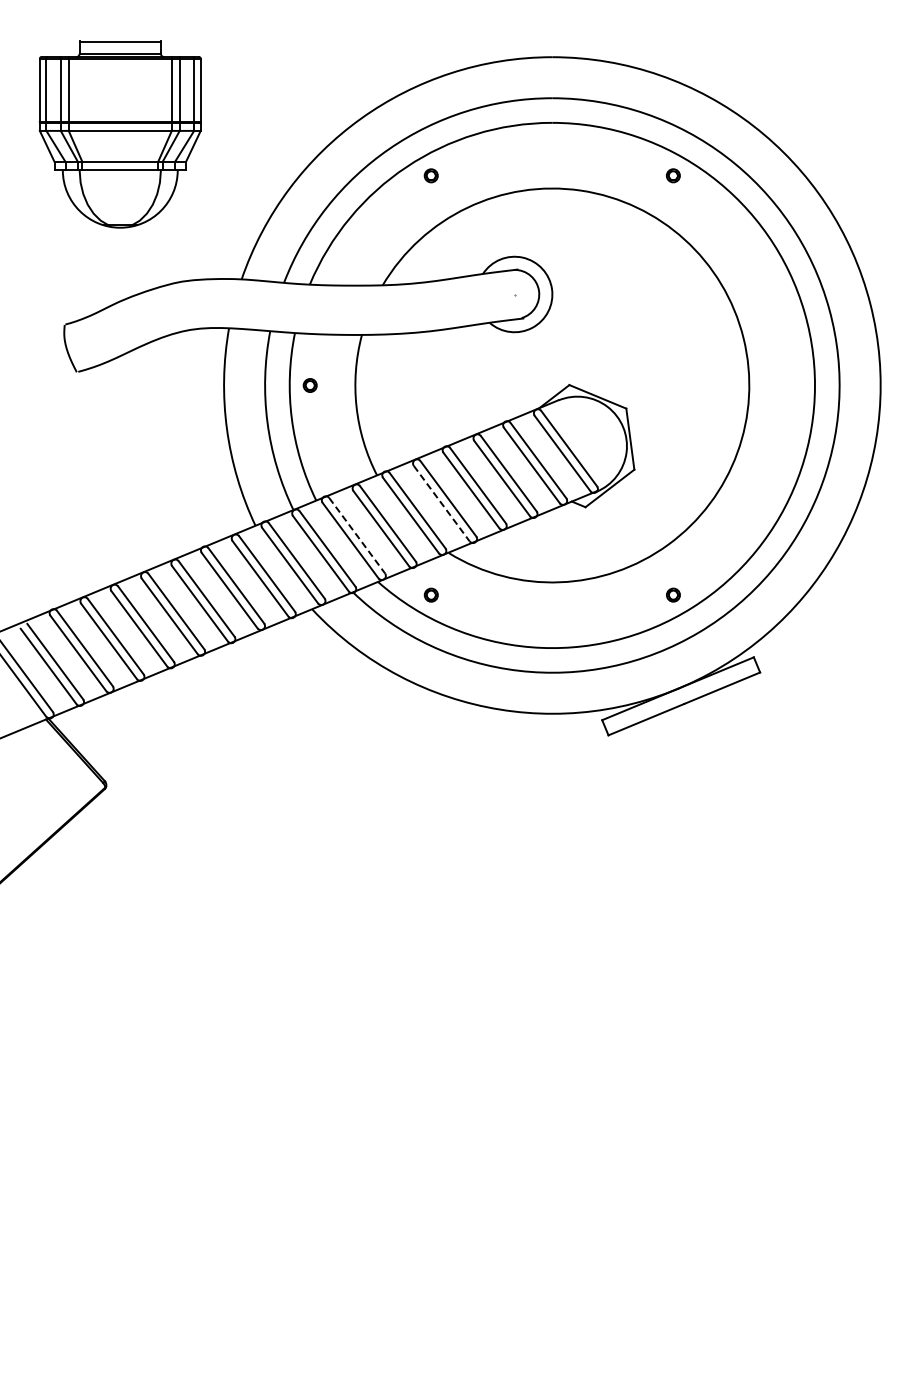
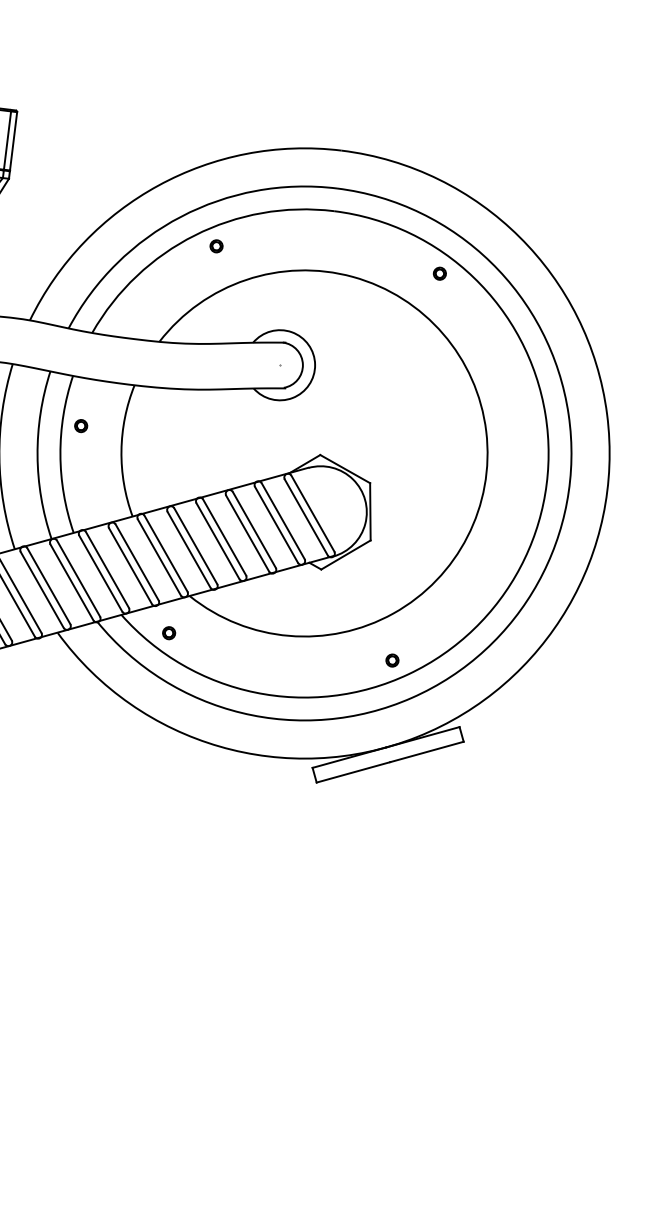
line: (441, 503) -> (188, 549), dashed -> solid
line: (357, 535) -> (107, 569), dashed -> solid

